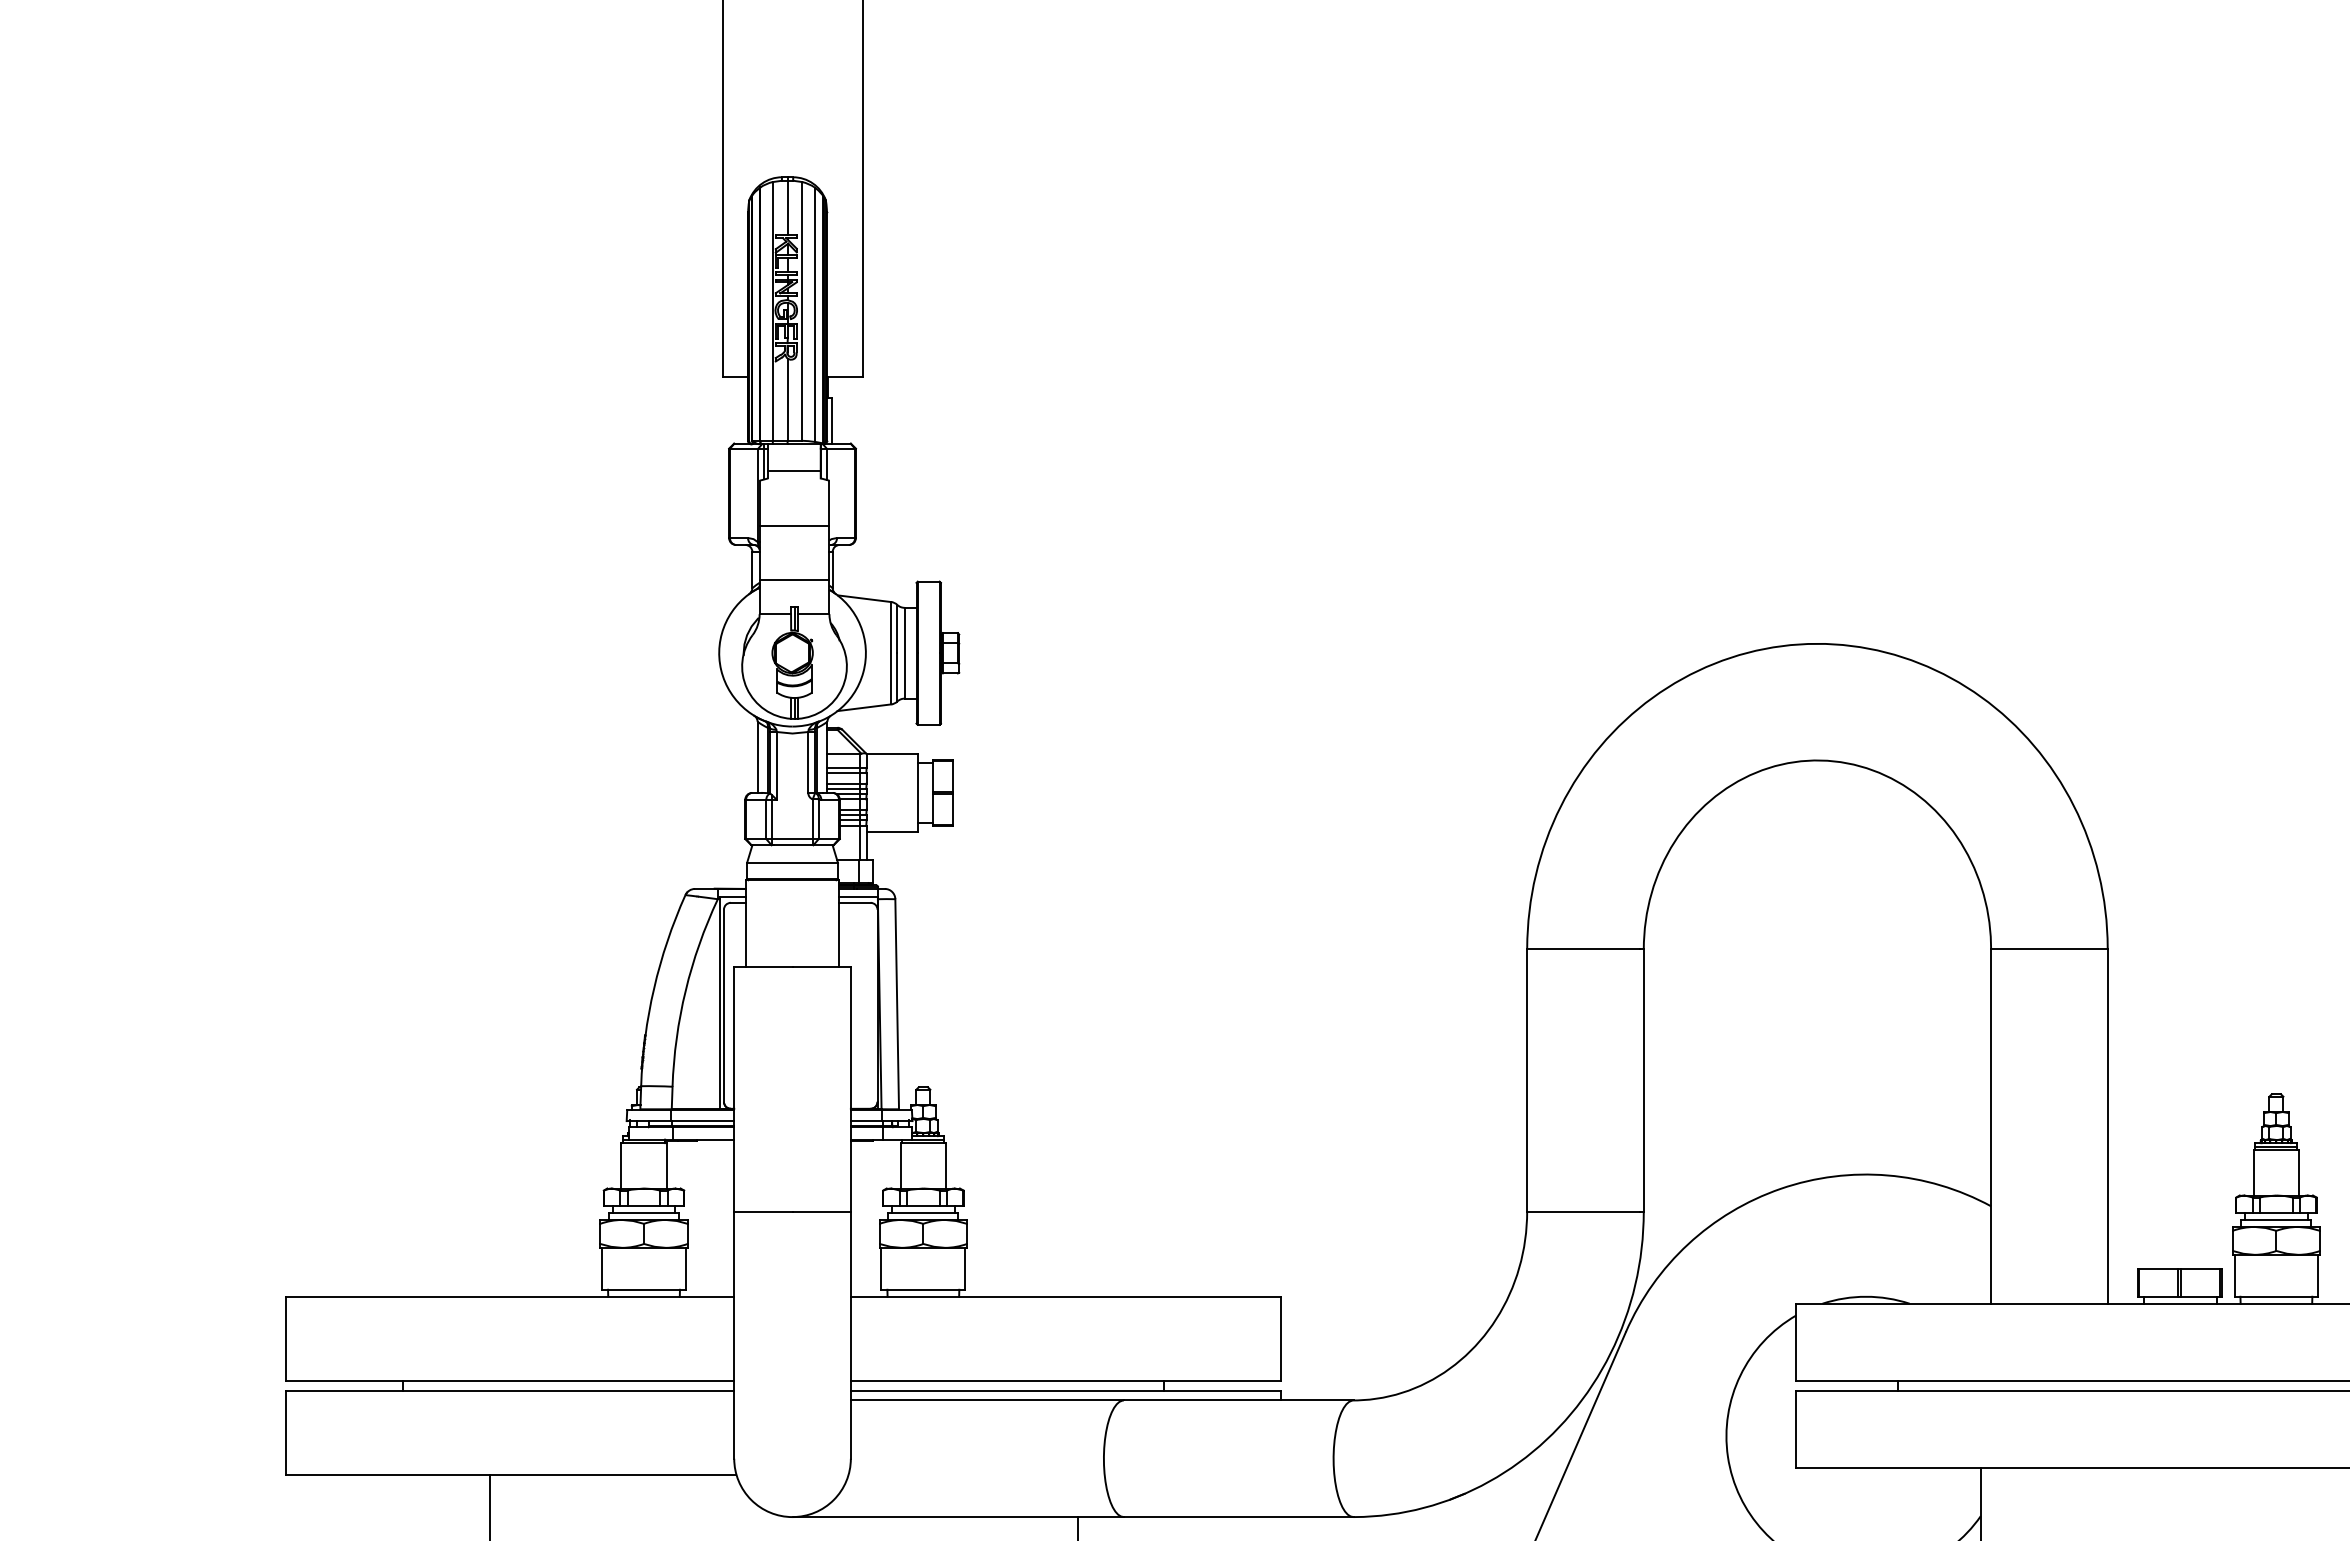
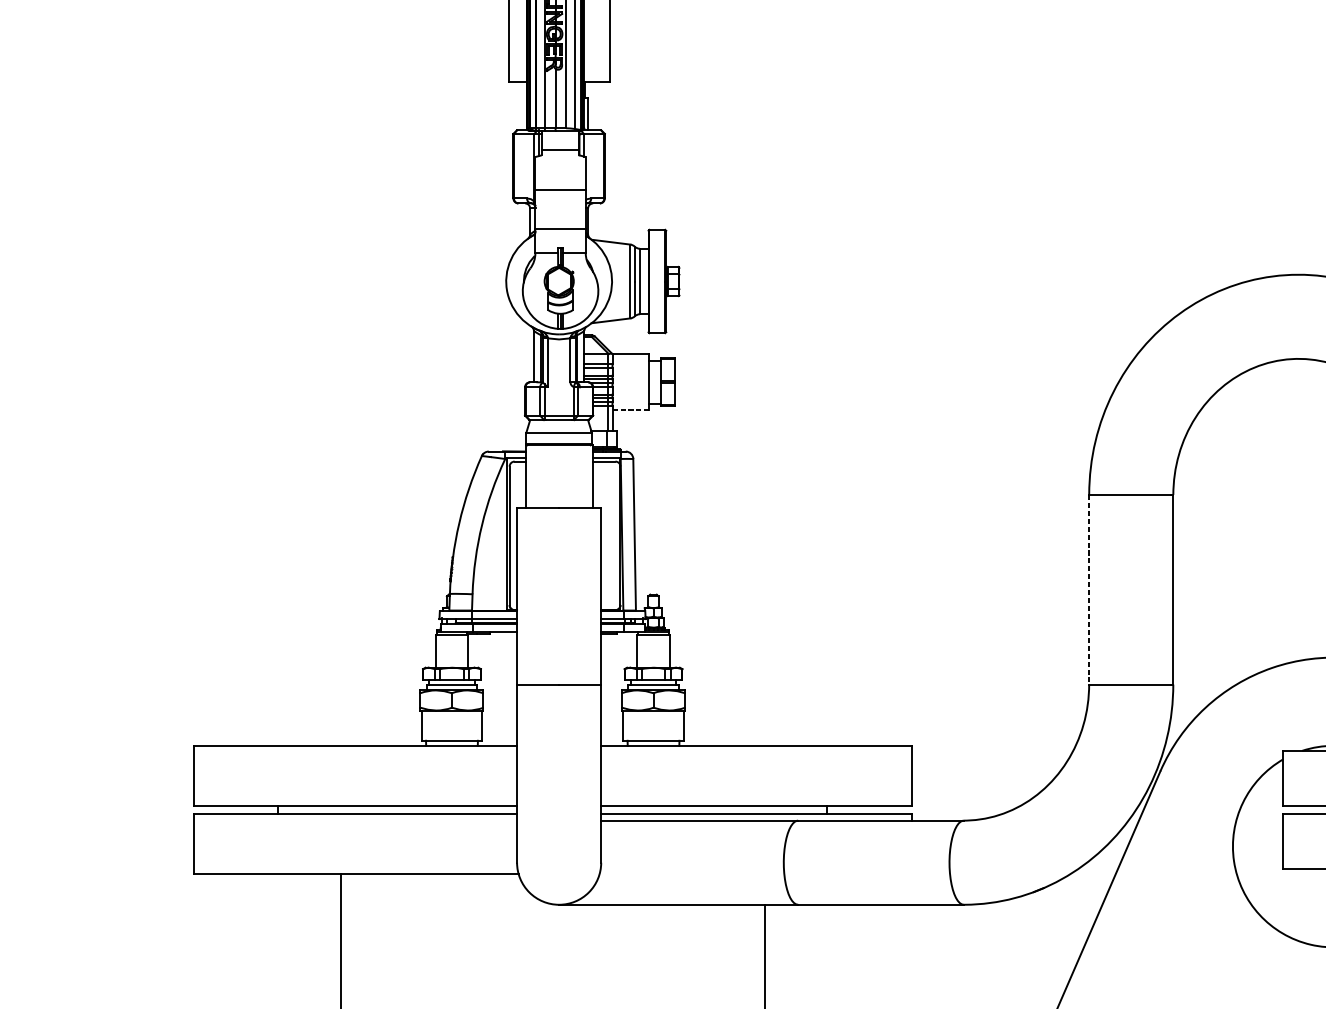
line: (892, 831) -> (631, 410), solid -> dashed
line: (1527, 1080) -> (1089, 589), solid -> dashed

